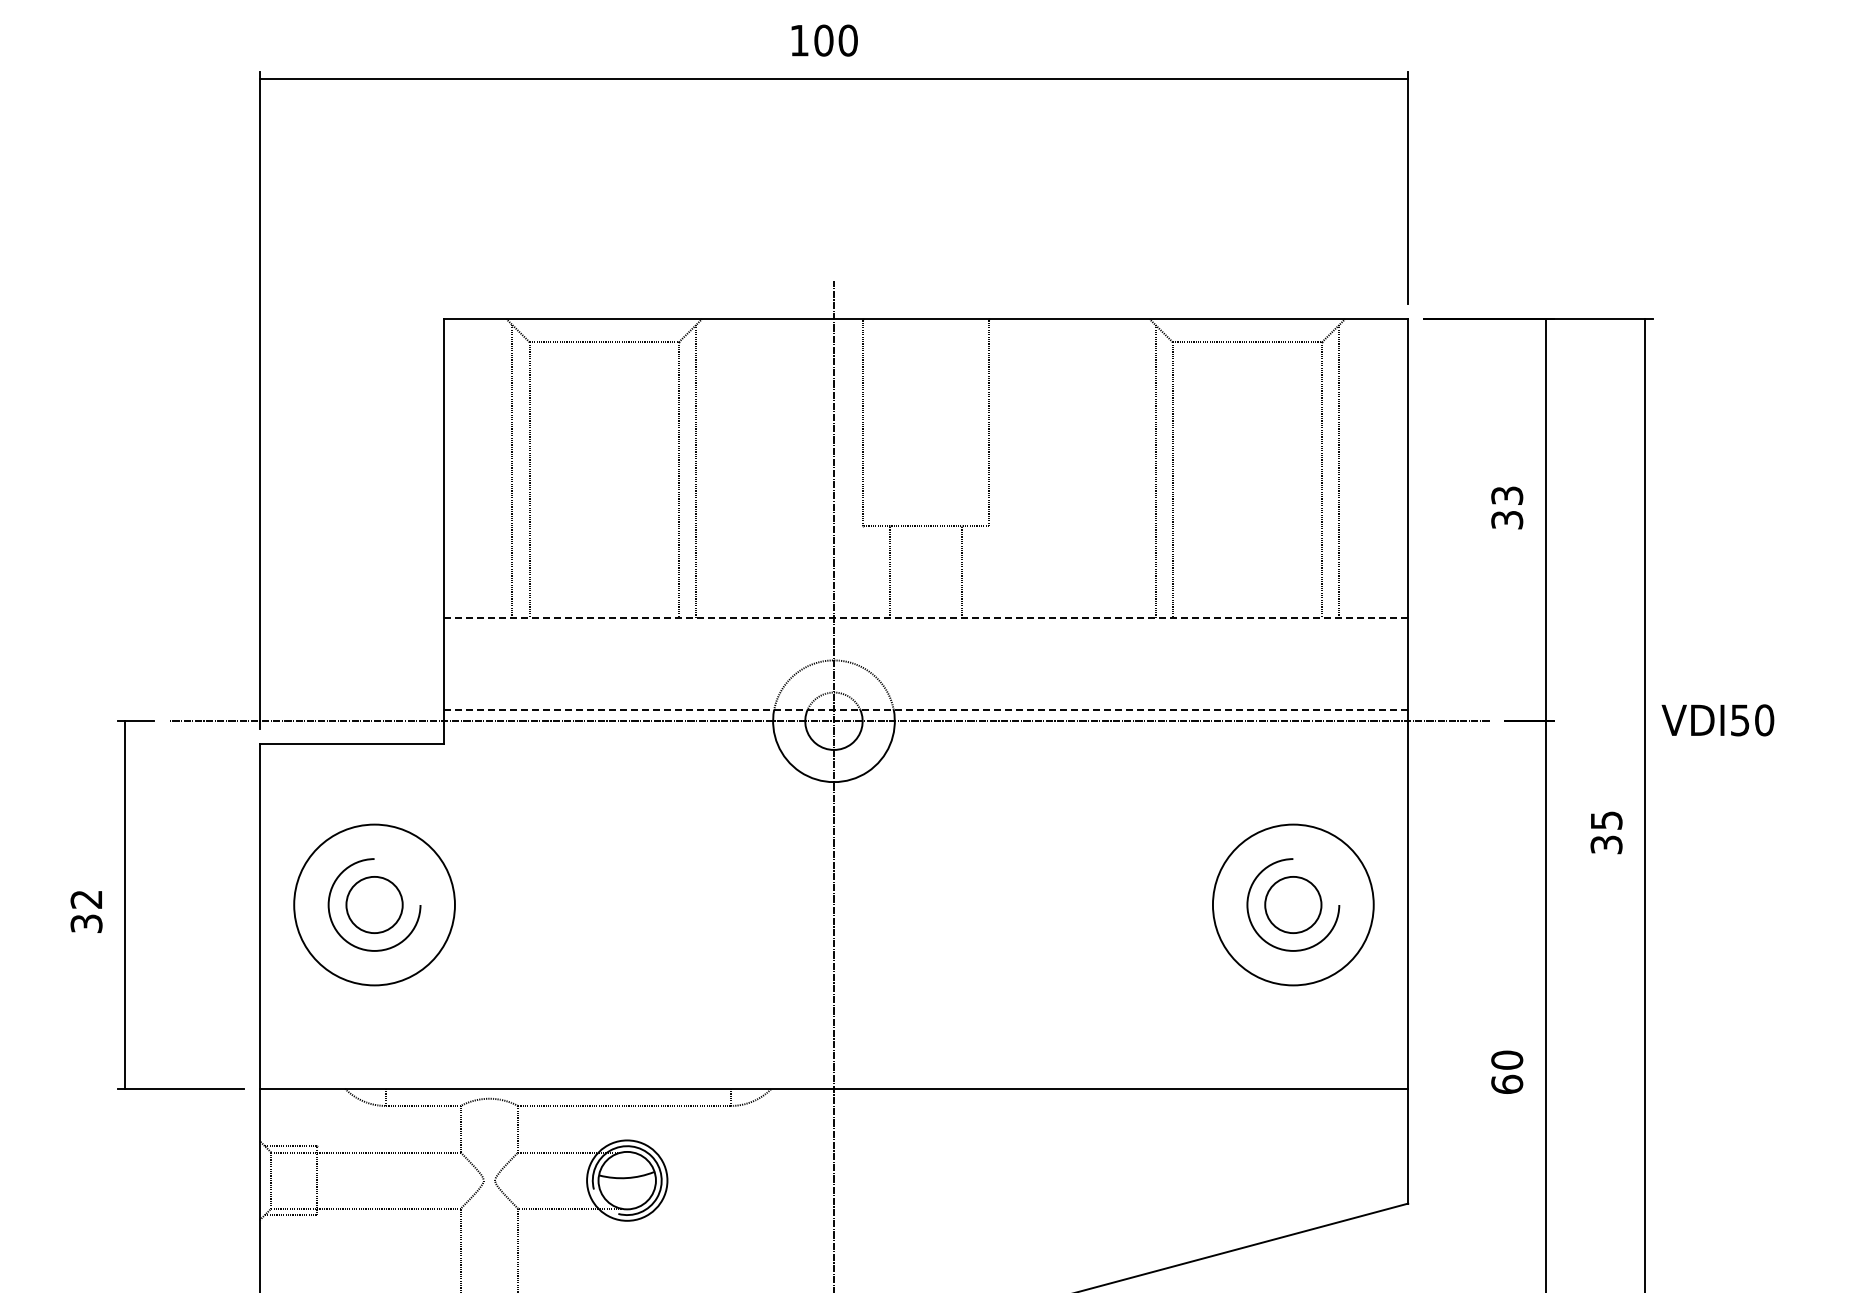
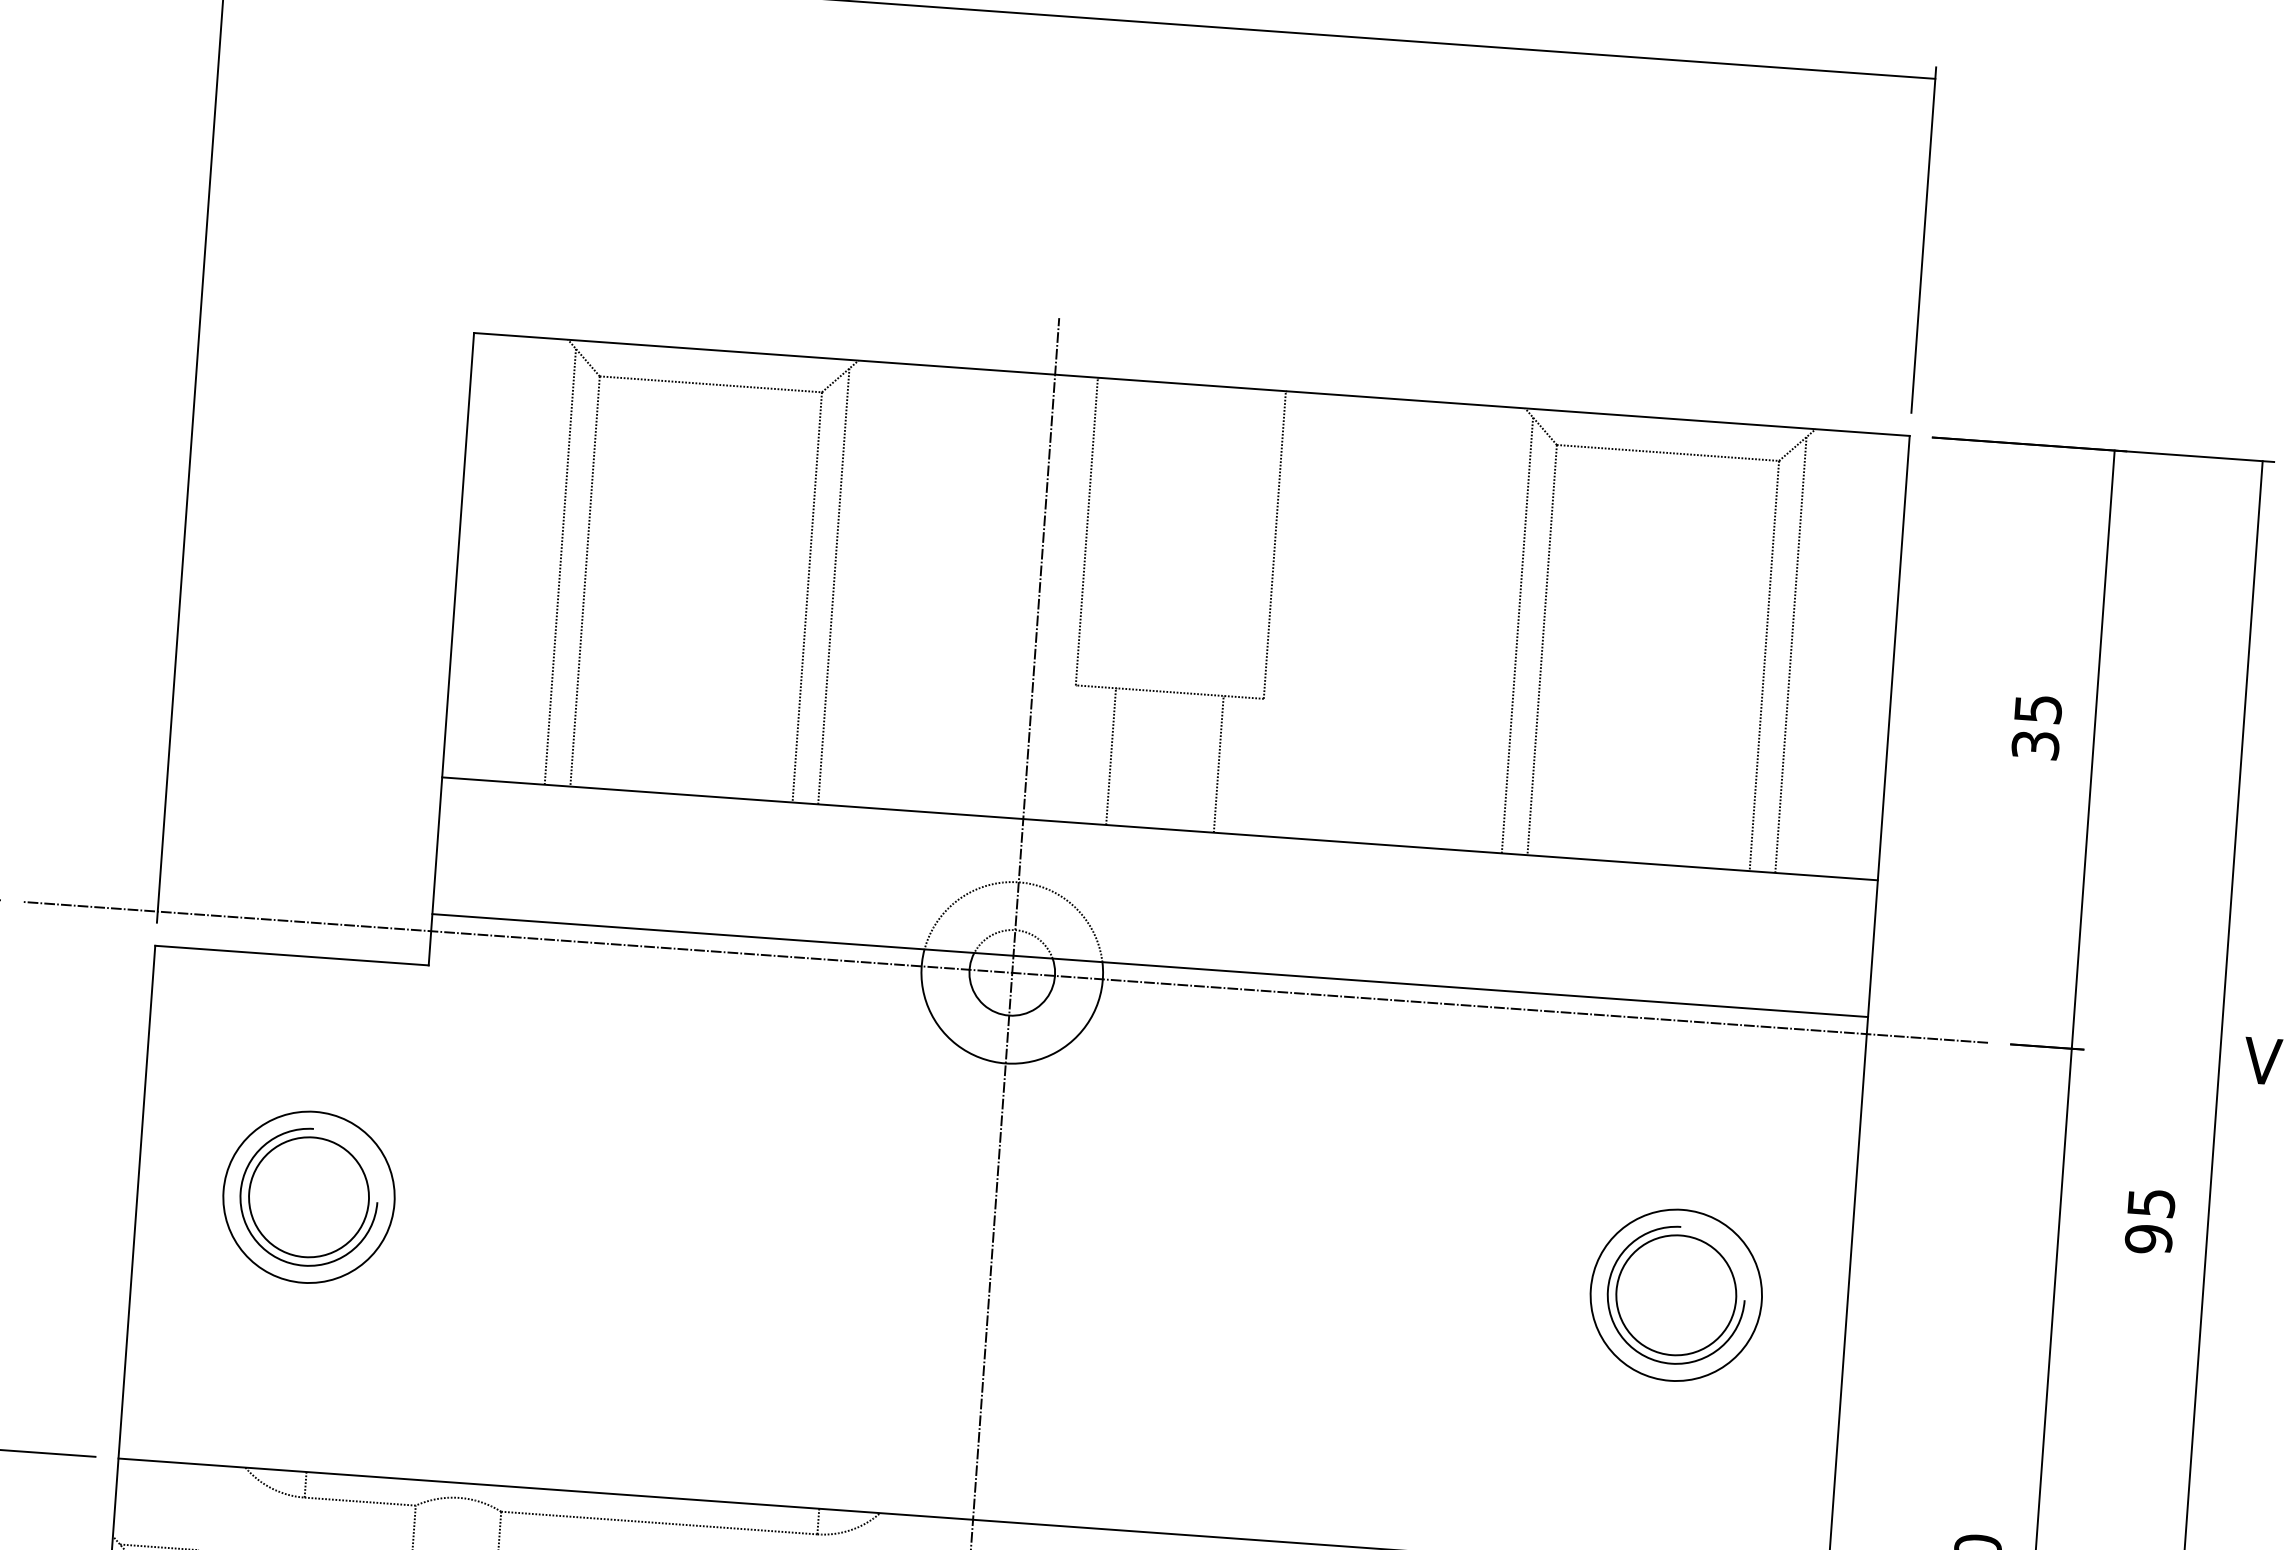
text: (1506, 495) -> (2037, 708), 33 -> 35
line: (926, 617) -> (1161, 828), dashed -> solid
line: (926, 709) -> (1151, 965), dashed -> solid
text: (1606, 844) -> (2148, 1238), 35 -> 95
circle: (374, 904) -> (308, 1196), size x0.71
circle: (374, 904) -> (308, 1196), size x1.43
circle: (1292, 904) -> (1675, 1294), size x0.71
circle: (1293, 904) -> (1676, 1294), size x1.43

